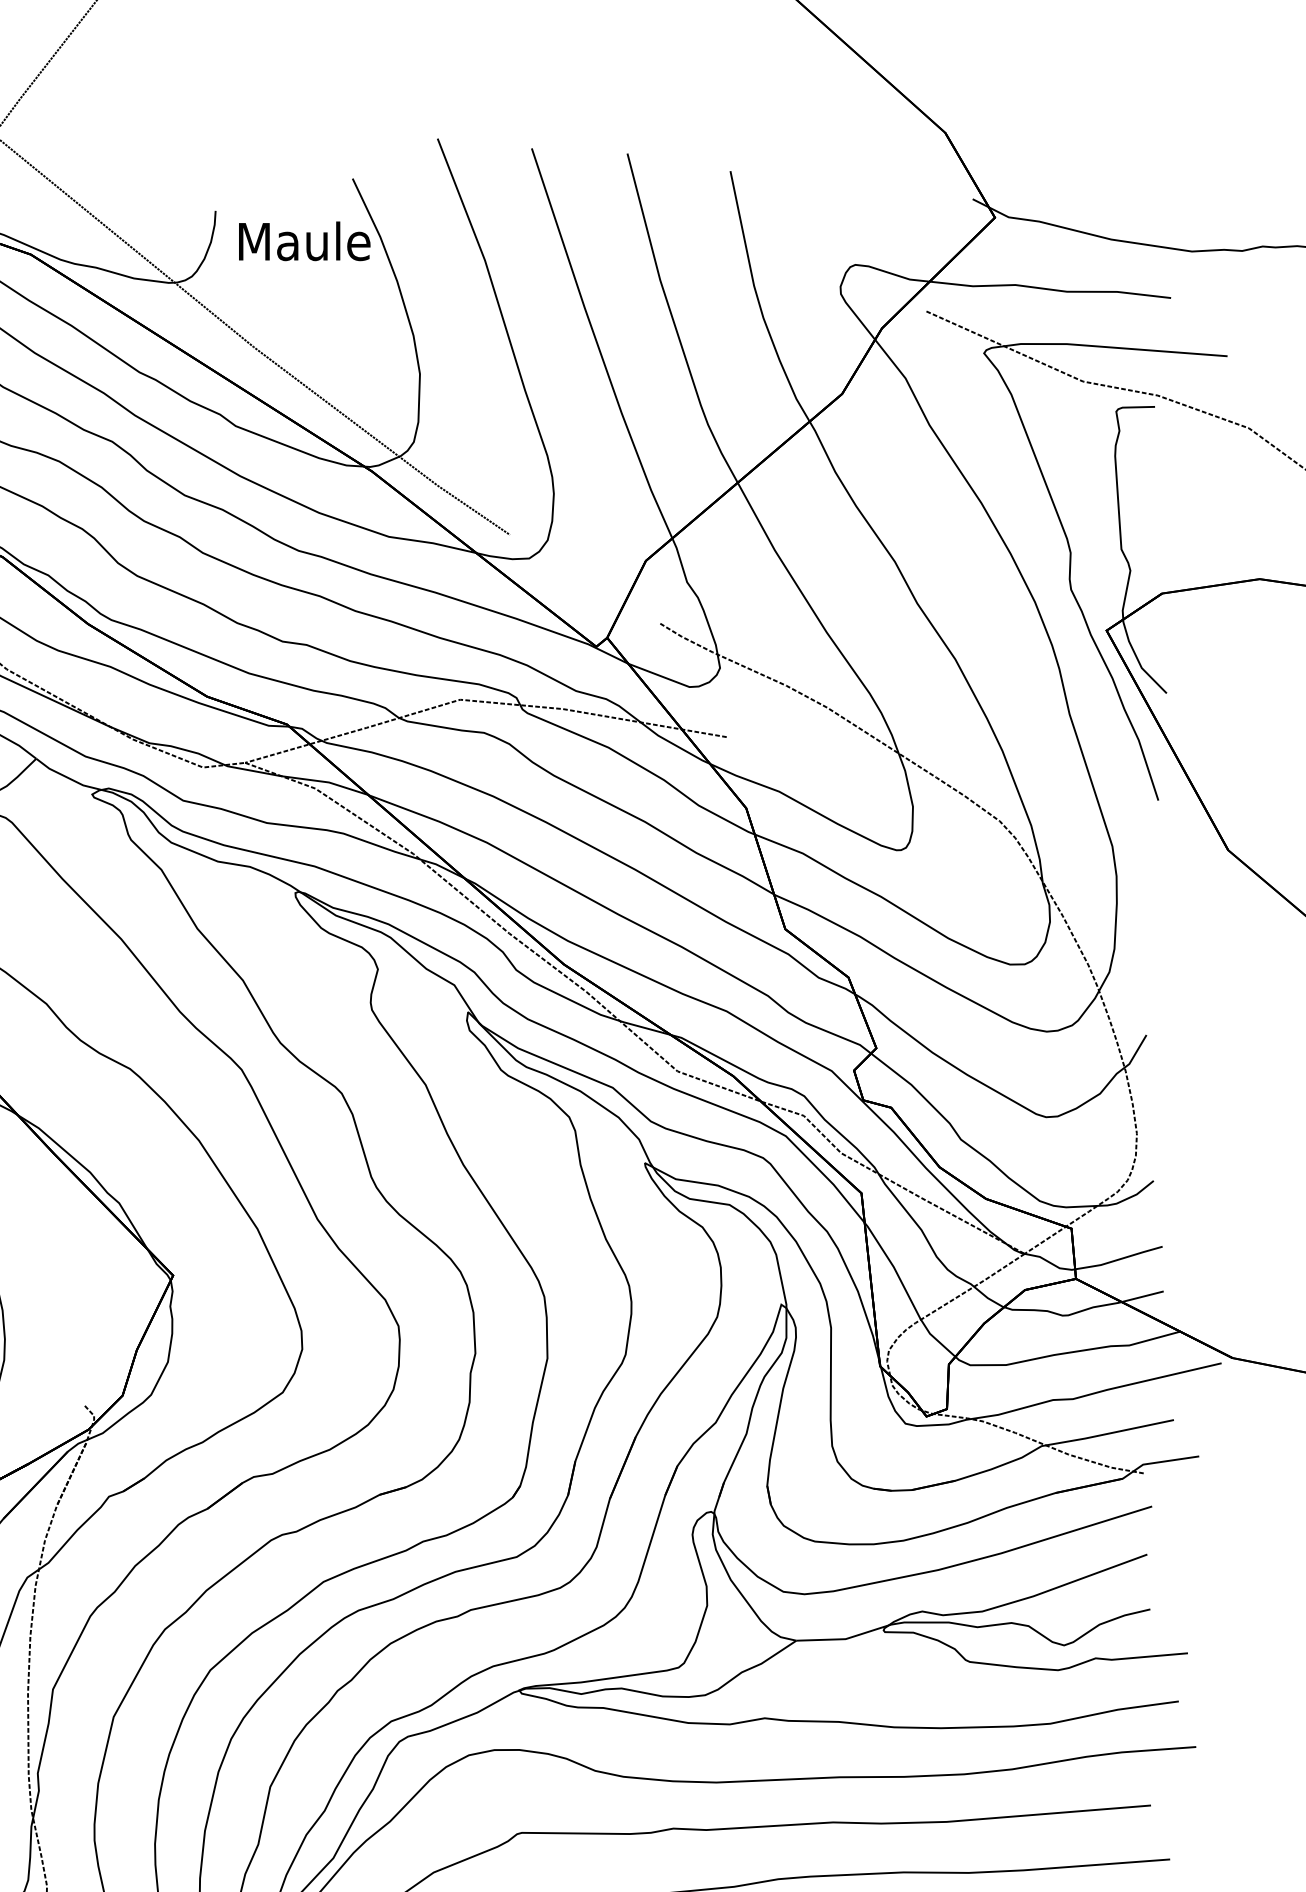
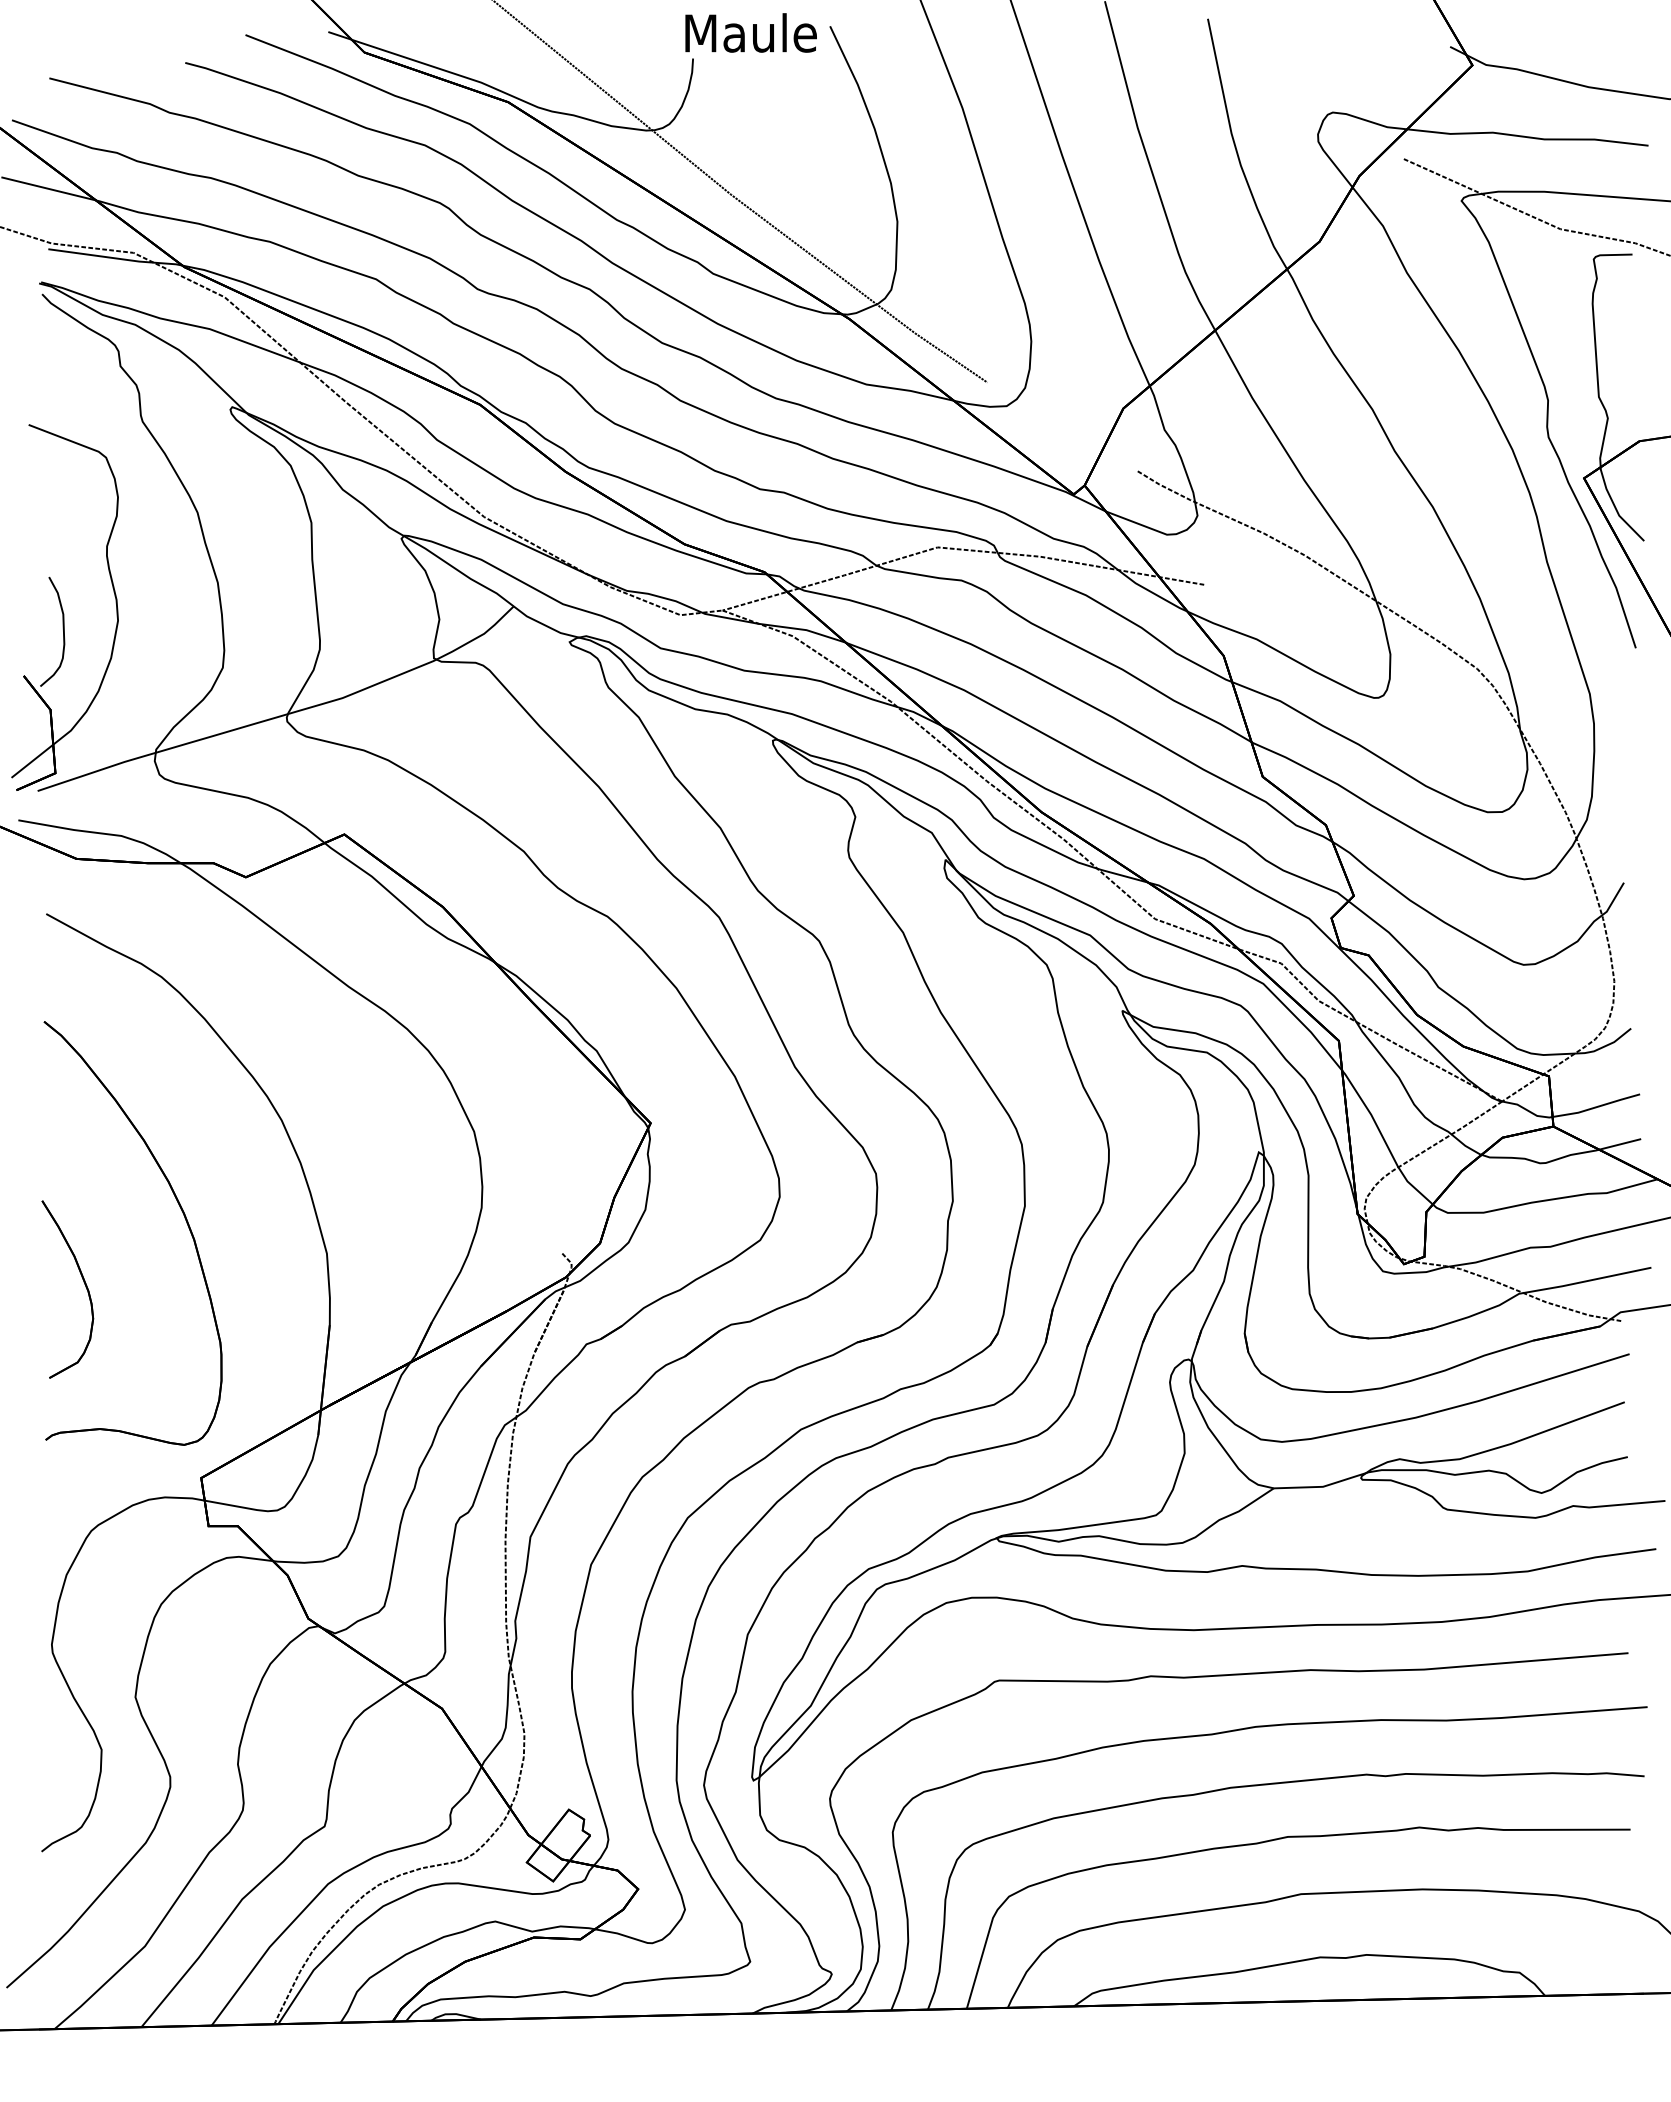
text: (304, 240) -> (750, 32), moved

